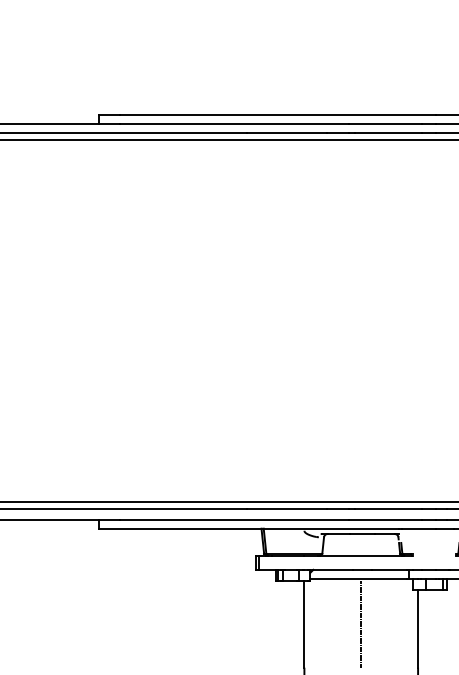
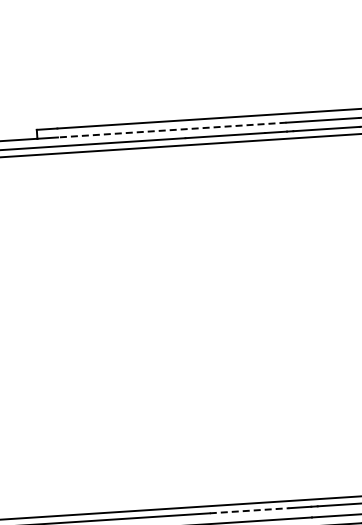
line: (233, 124) -> (171, 130), solid -> dashed
line: (286, 508) -> (249, 510), solid -> dashed

